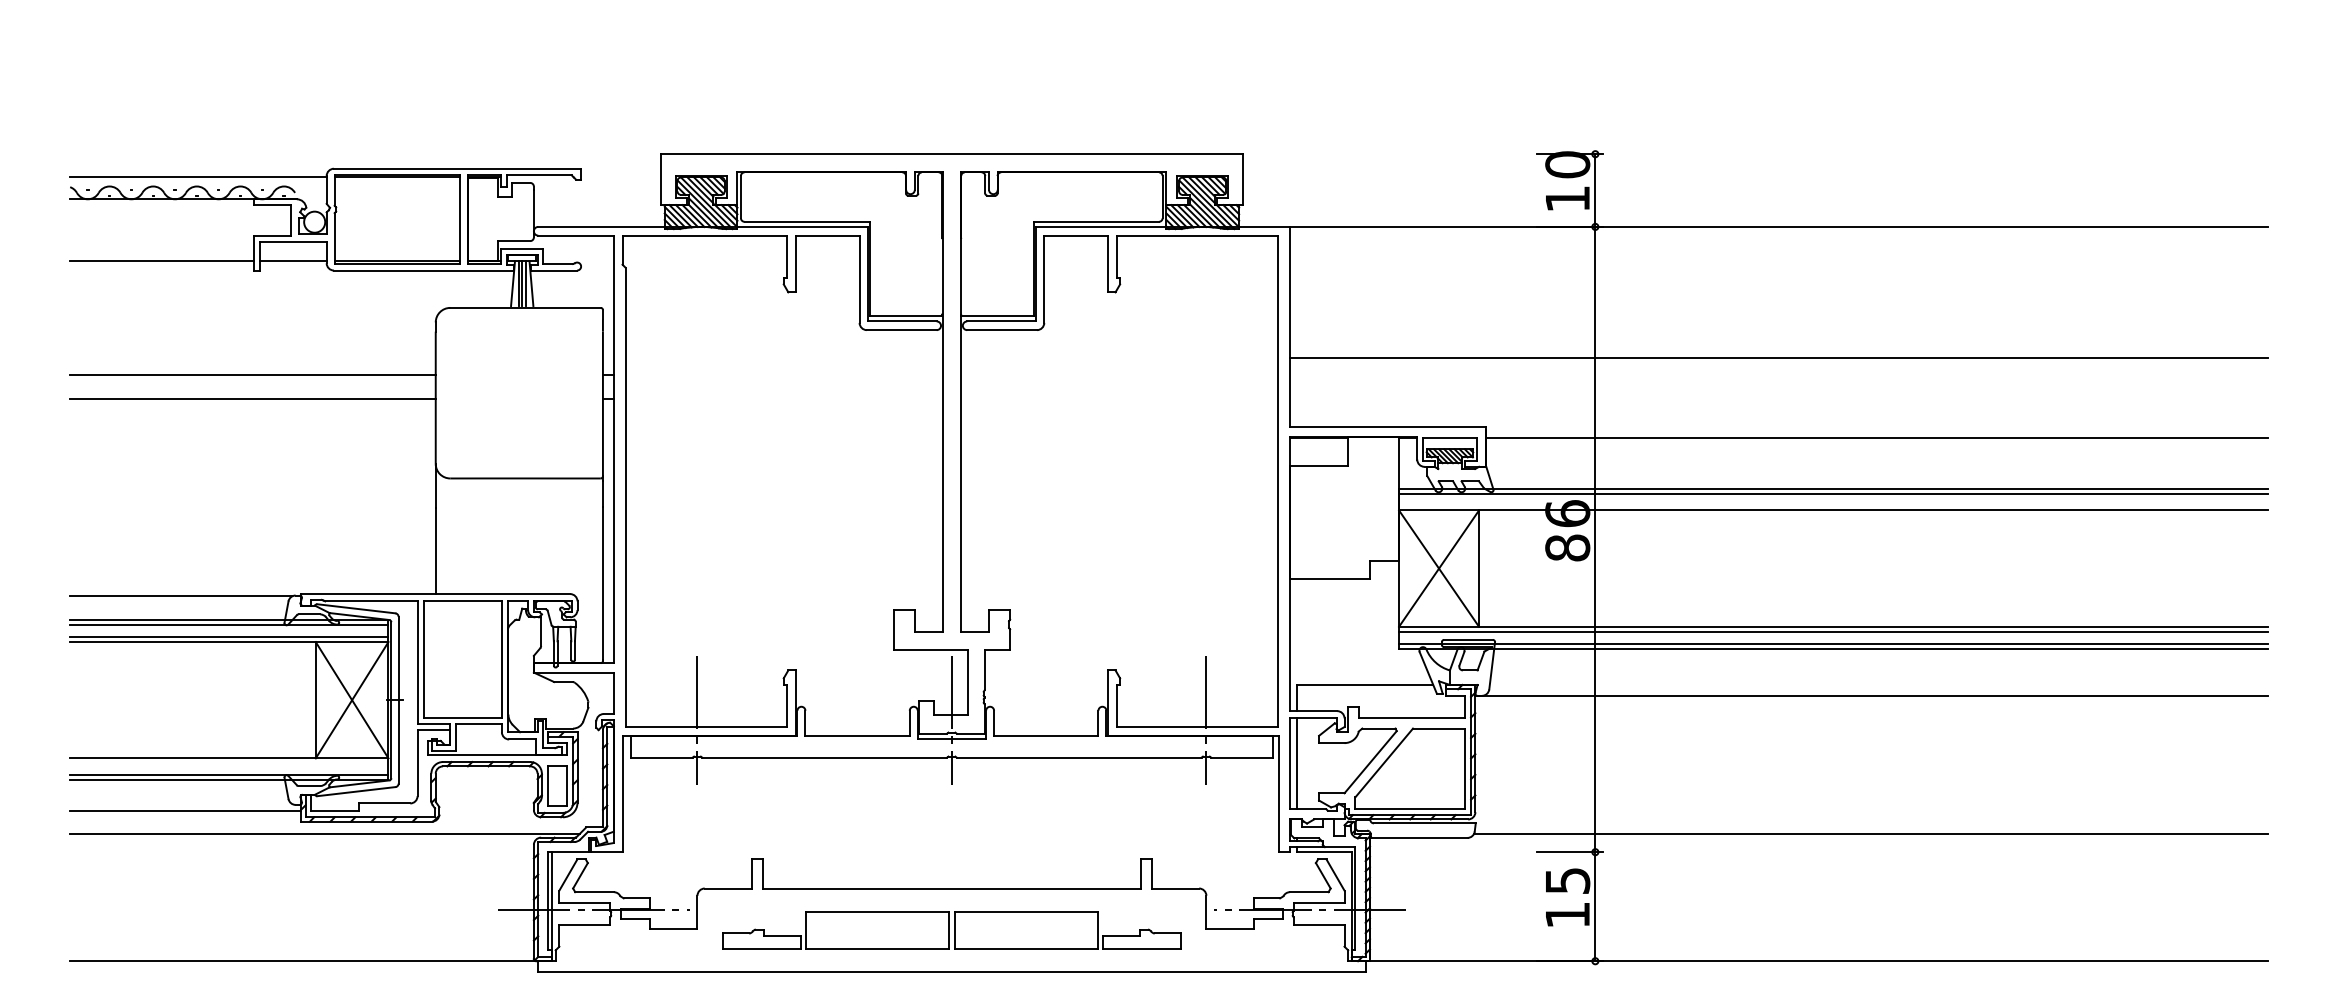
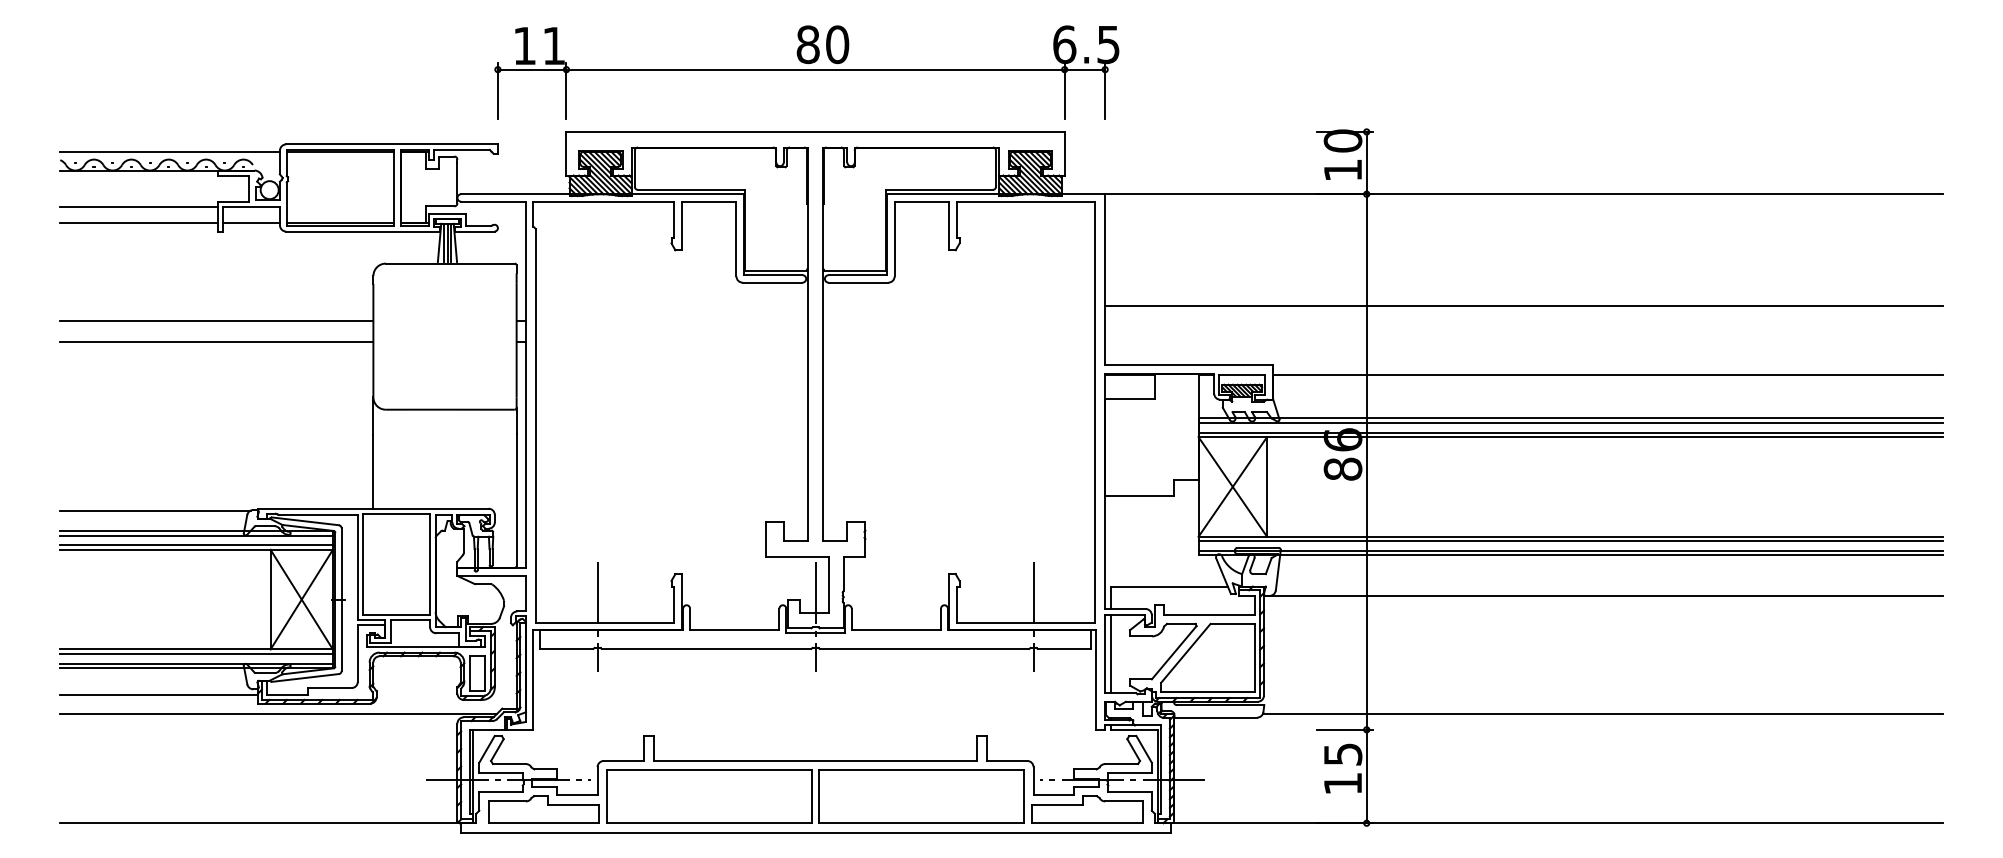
part: (941, 84) -> (806, 72), added
line: (161, 242) -> (138, 207), added
line: (1833, 505) -> (1570, 432), added
line: (229, 763) -> (196, 653), added
part: (951, 929) -> (815, 796), size x1.67

